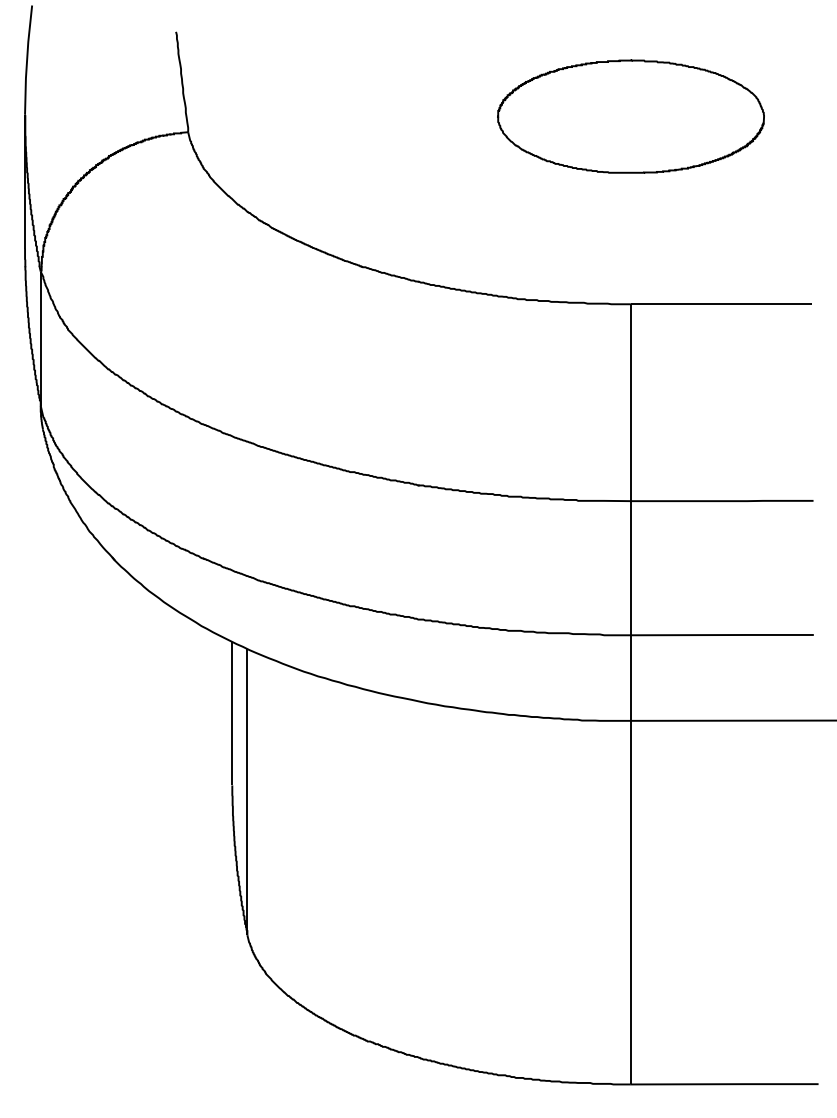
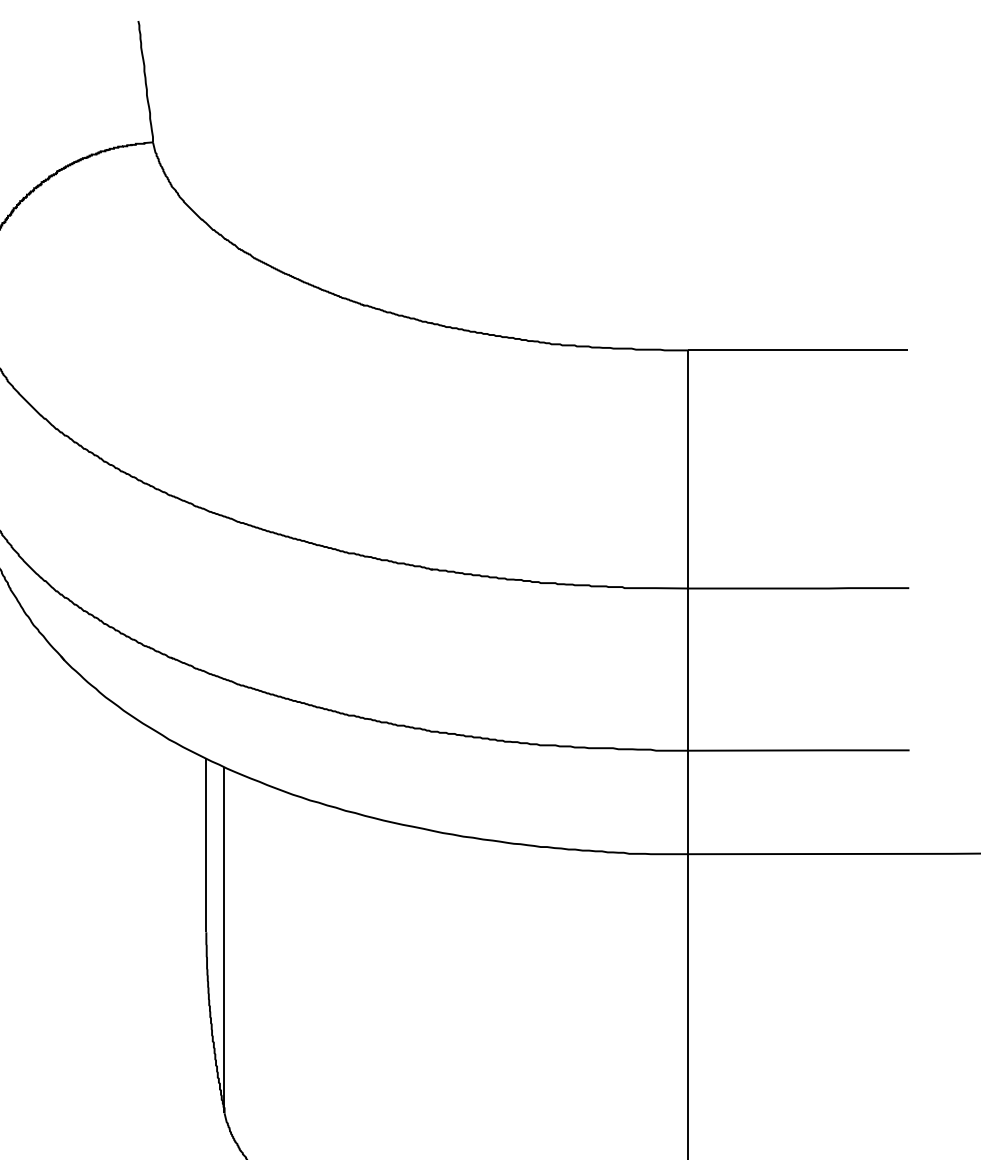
part: (630, 116) -> (687, 123), removed

